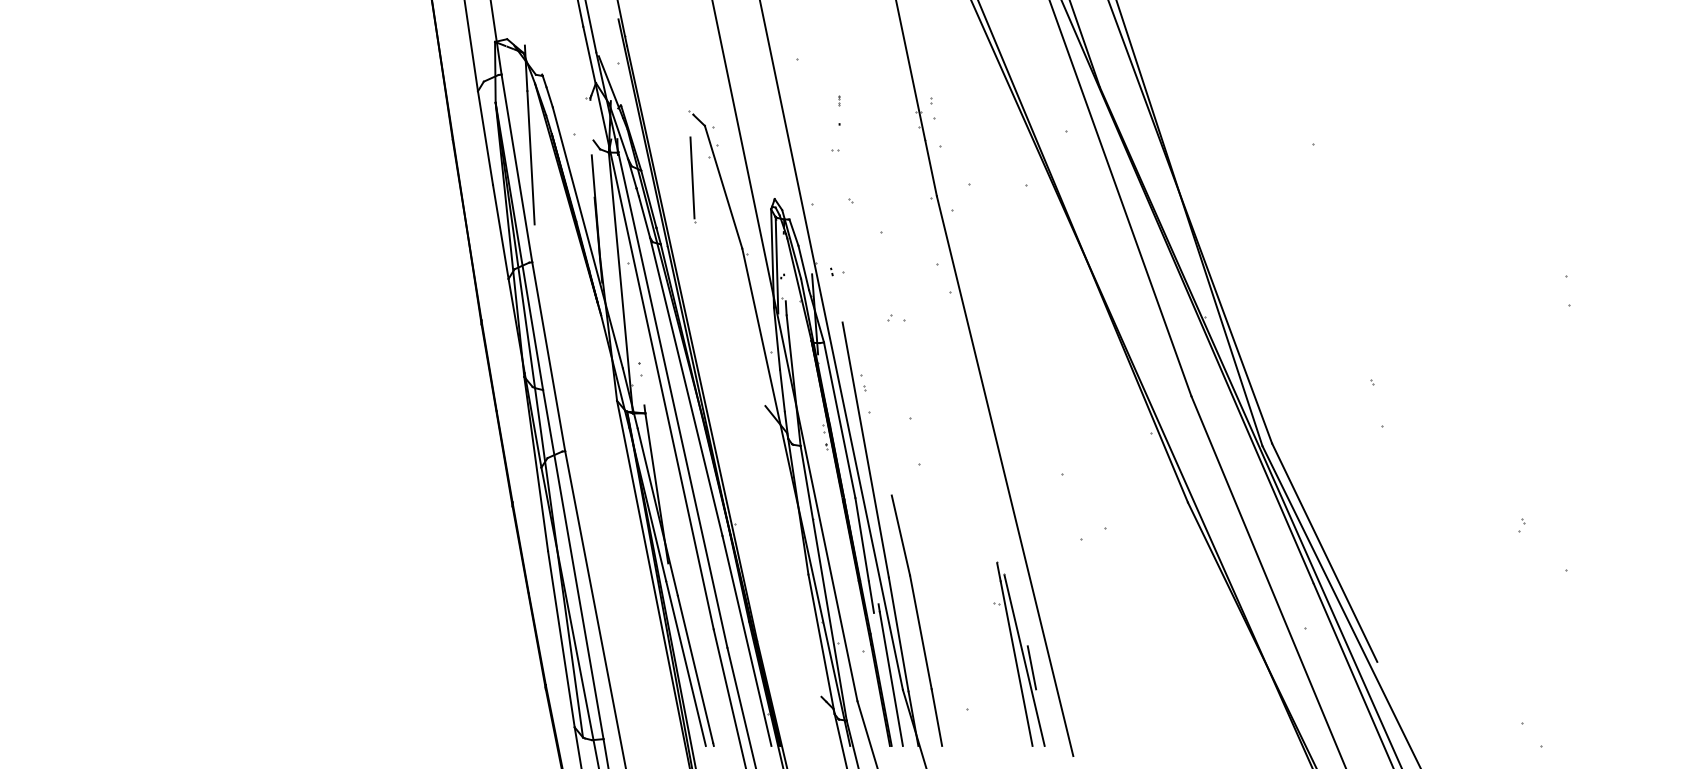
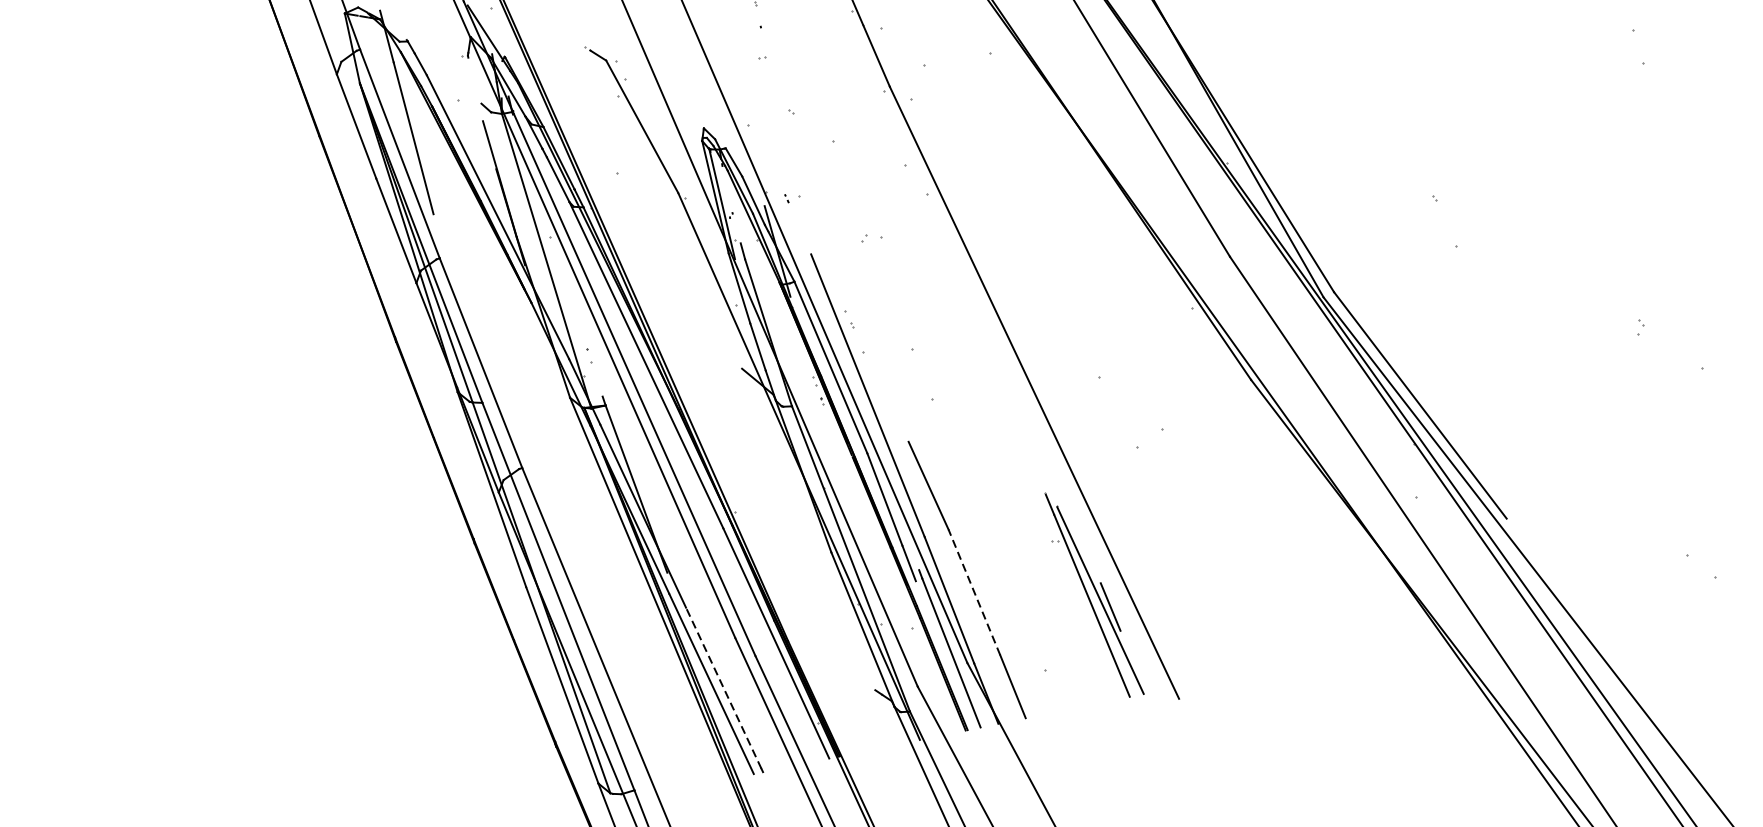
line: (692, 177) -> (604, 122), removed
line: (920, 632) -> (974, 592), solid -> dashed
line: (695, 669) -> (723, 688), solid -> dashed

